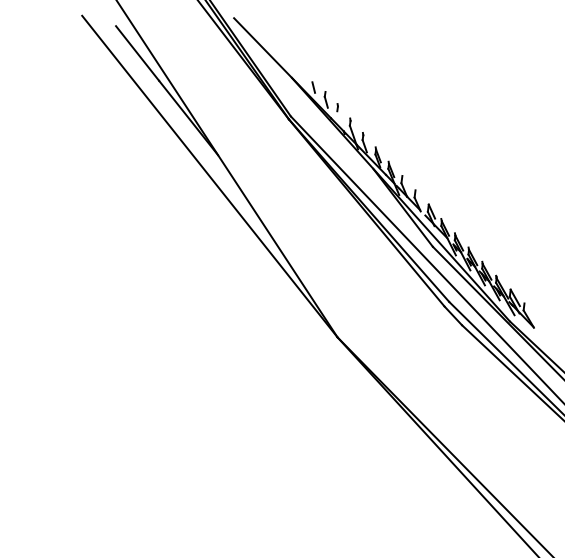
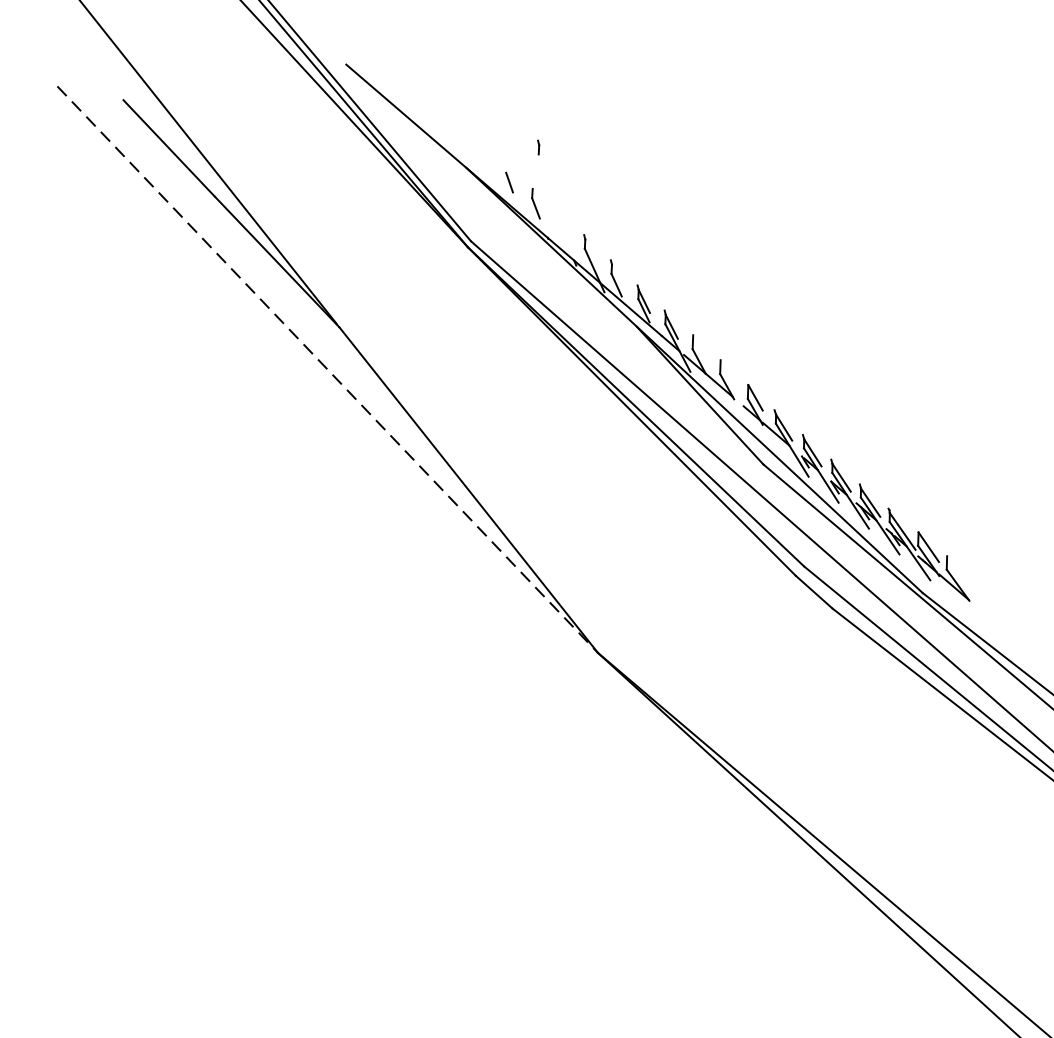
part: (337, 107) -> (538, 147), moved
line: (210, 177) -> (329, 371), solid -> dashed

